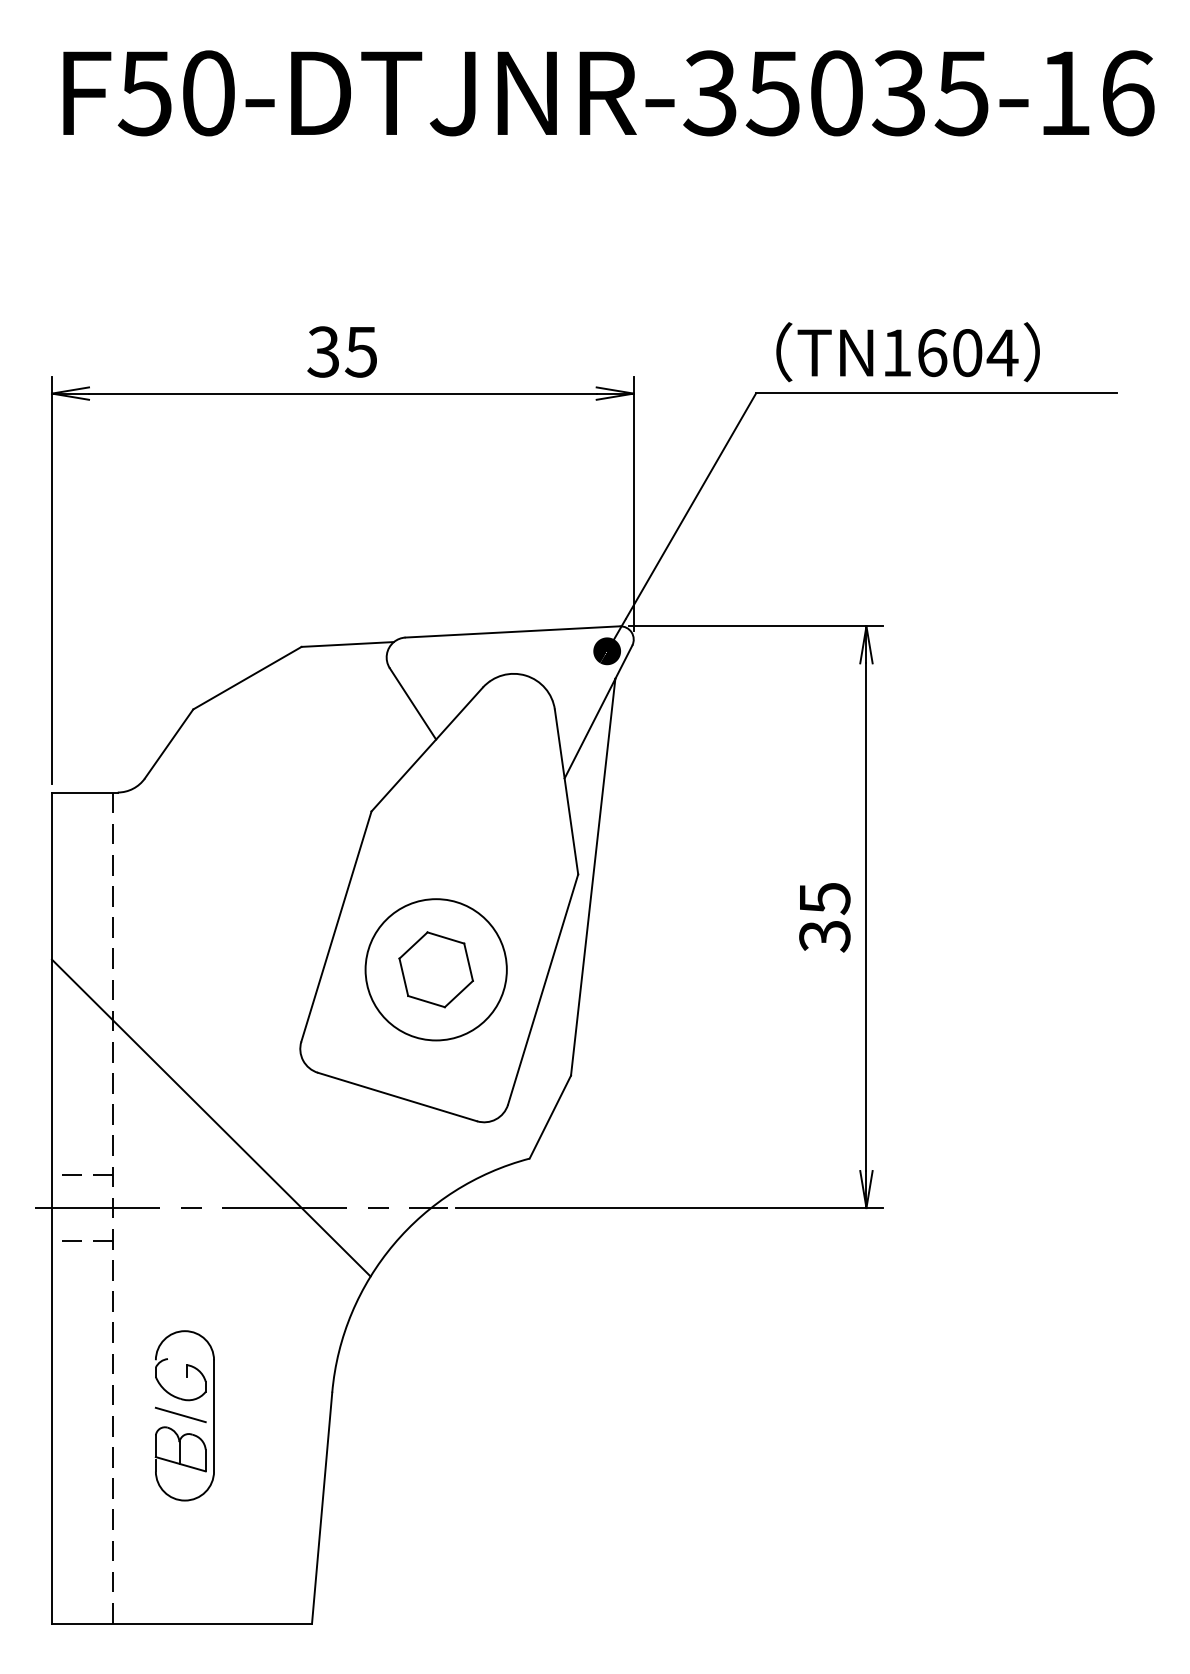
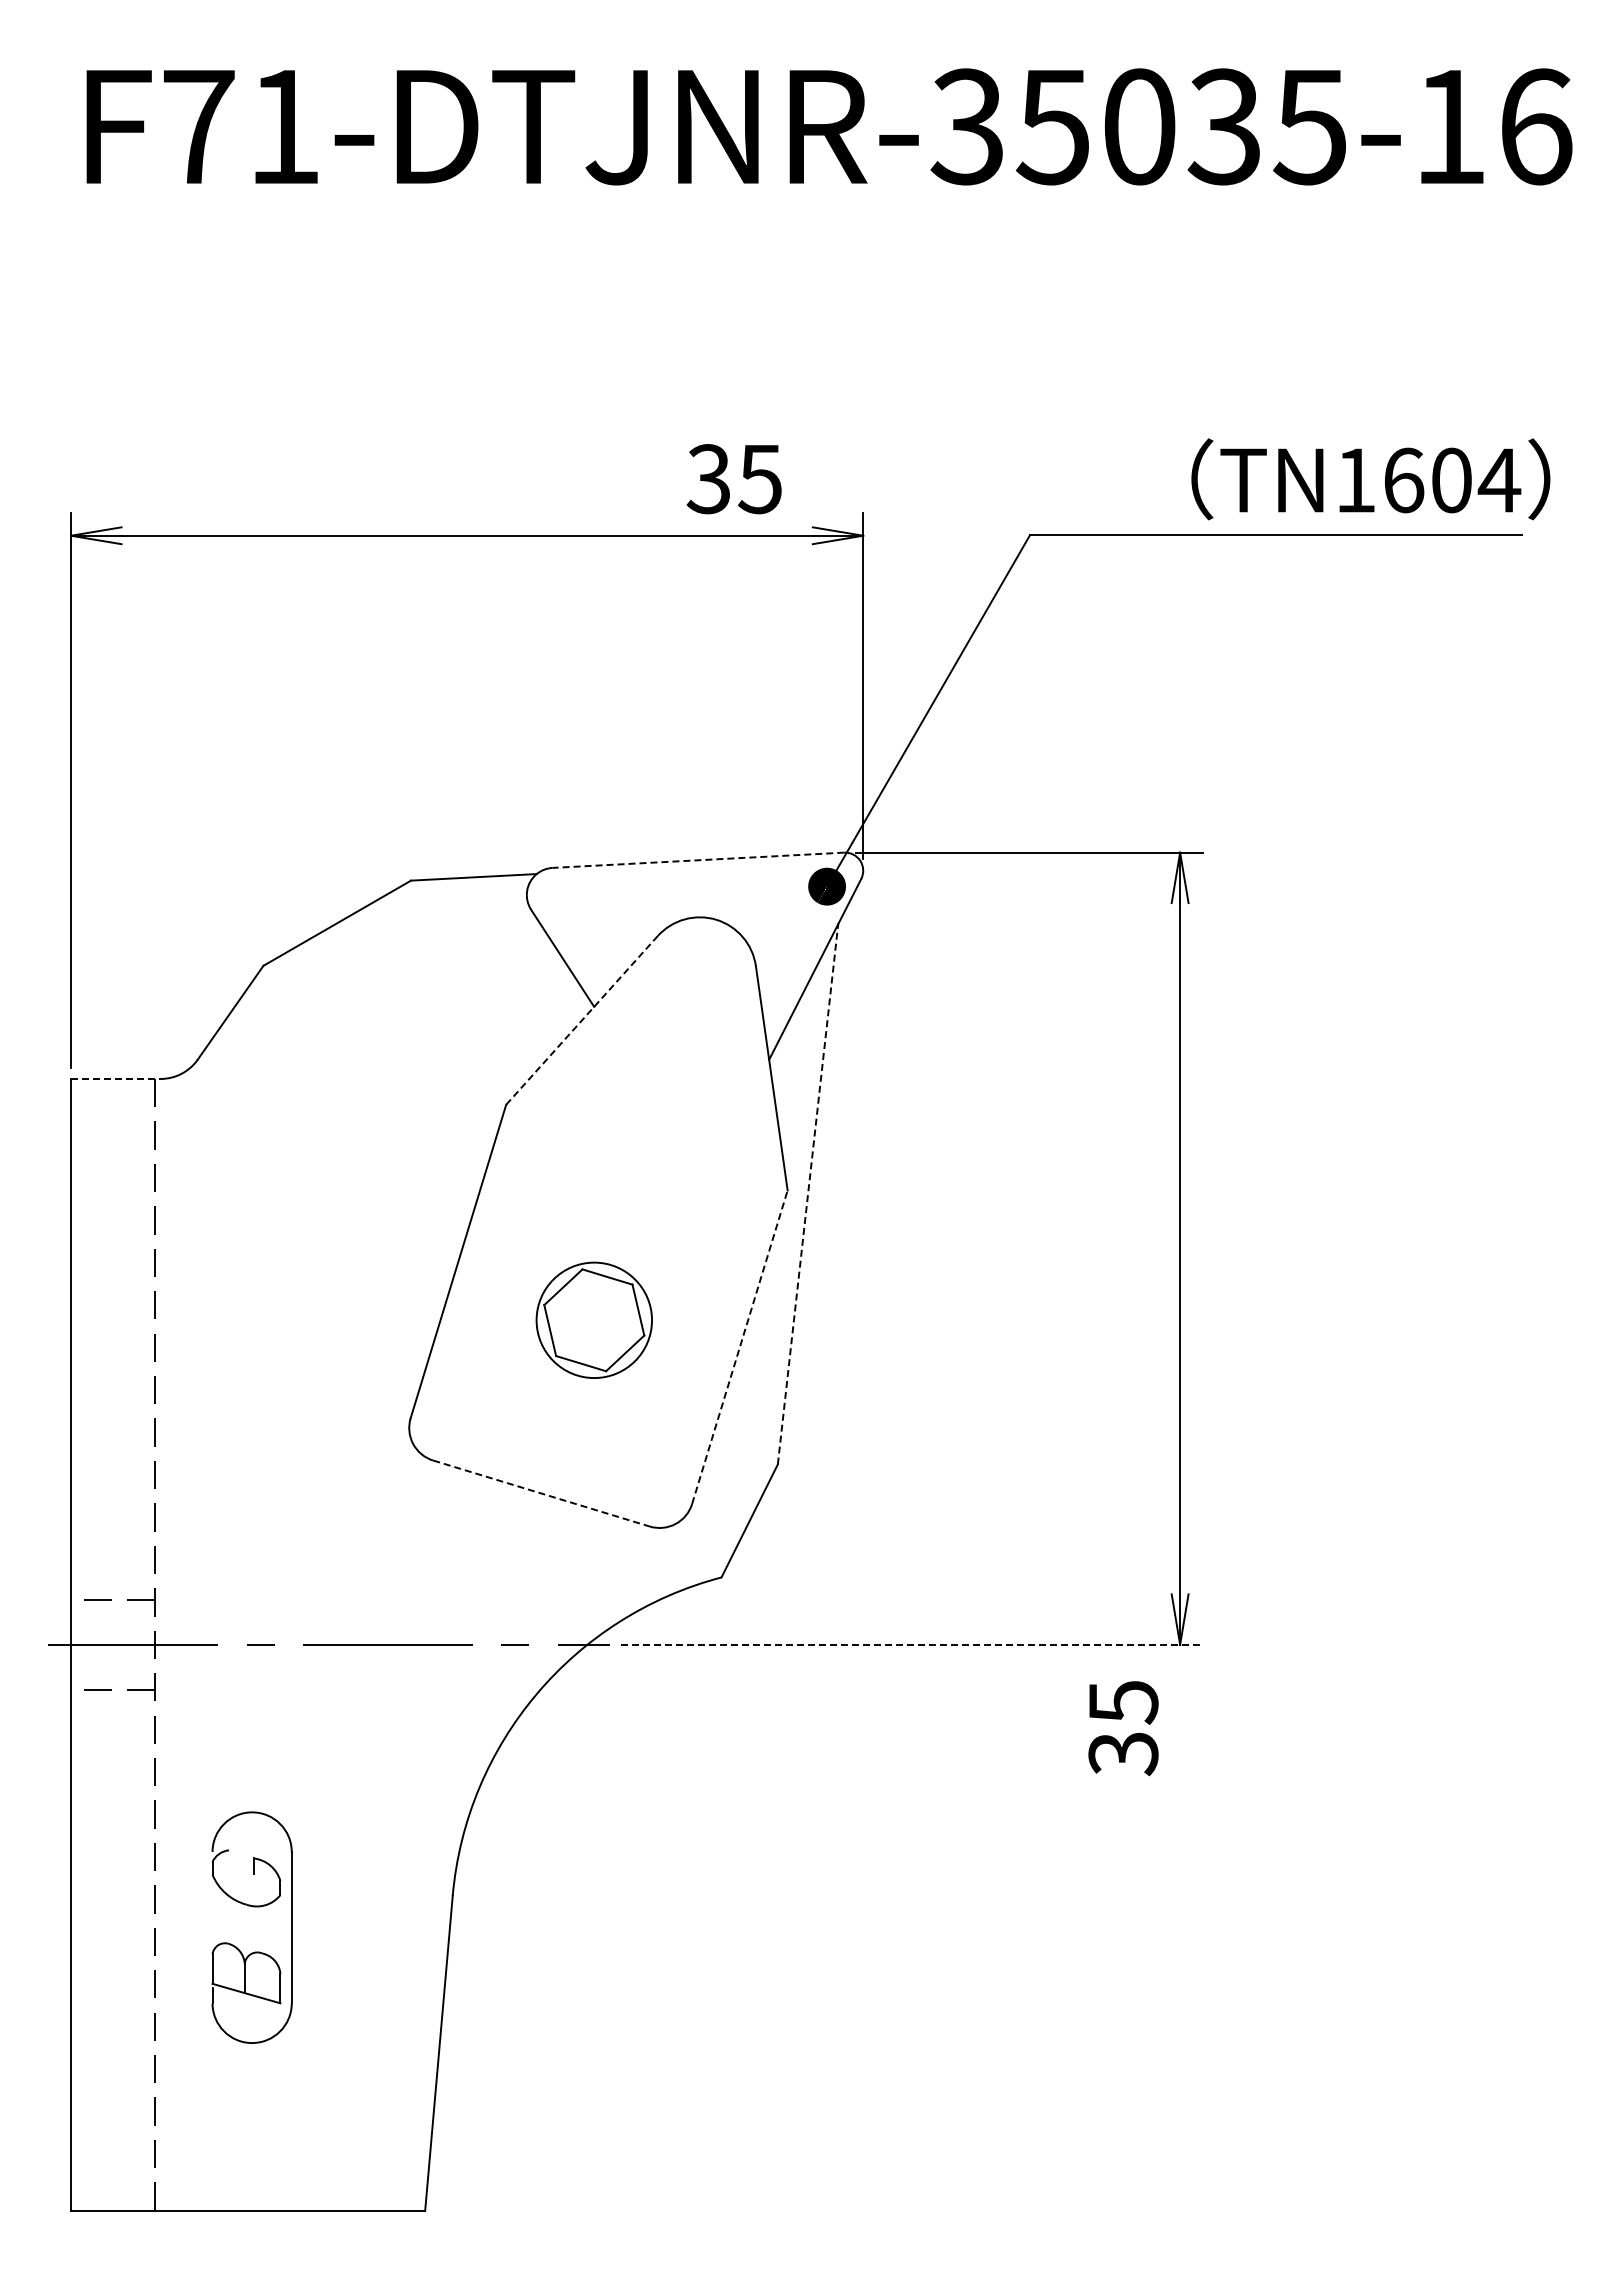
text: (176, 93) -> (240, 126), F50-DTJNR-35035-16 -> F71-DTJNR-35035-16
text: (341, 352) -> (733, 479), moved
text: (907, 352) -> (1370, 479), moved
line: (512, 632) -> (697, 860), solid -> dashed
line: (427, 749) -> (582, 1020), solid -> dashed
line: (84, 792) -> (115, 1078), solid -> dashed
line: (593, 877) -> (808, 1194), solid -> dashed
text: (824, 917) -> (1123, 1728), moved
circle: (436, 969) -> (594, 1320), size x0.6
line: (542, 989) -> (739, 1347), solid -> dashed
line: (398, 1096) -> (542, 1493), solid -> dashed
line: (211, 1118) -> (288, 1522), removed
line: (669, 1207) -> (912, 1644), solid -> dashed
line: (180, 1414) -> (246, 1926), removed

